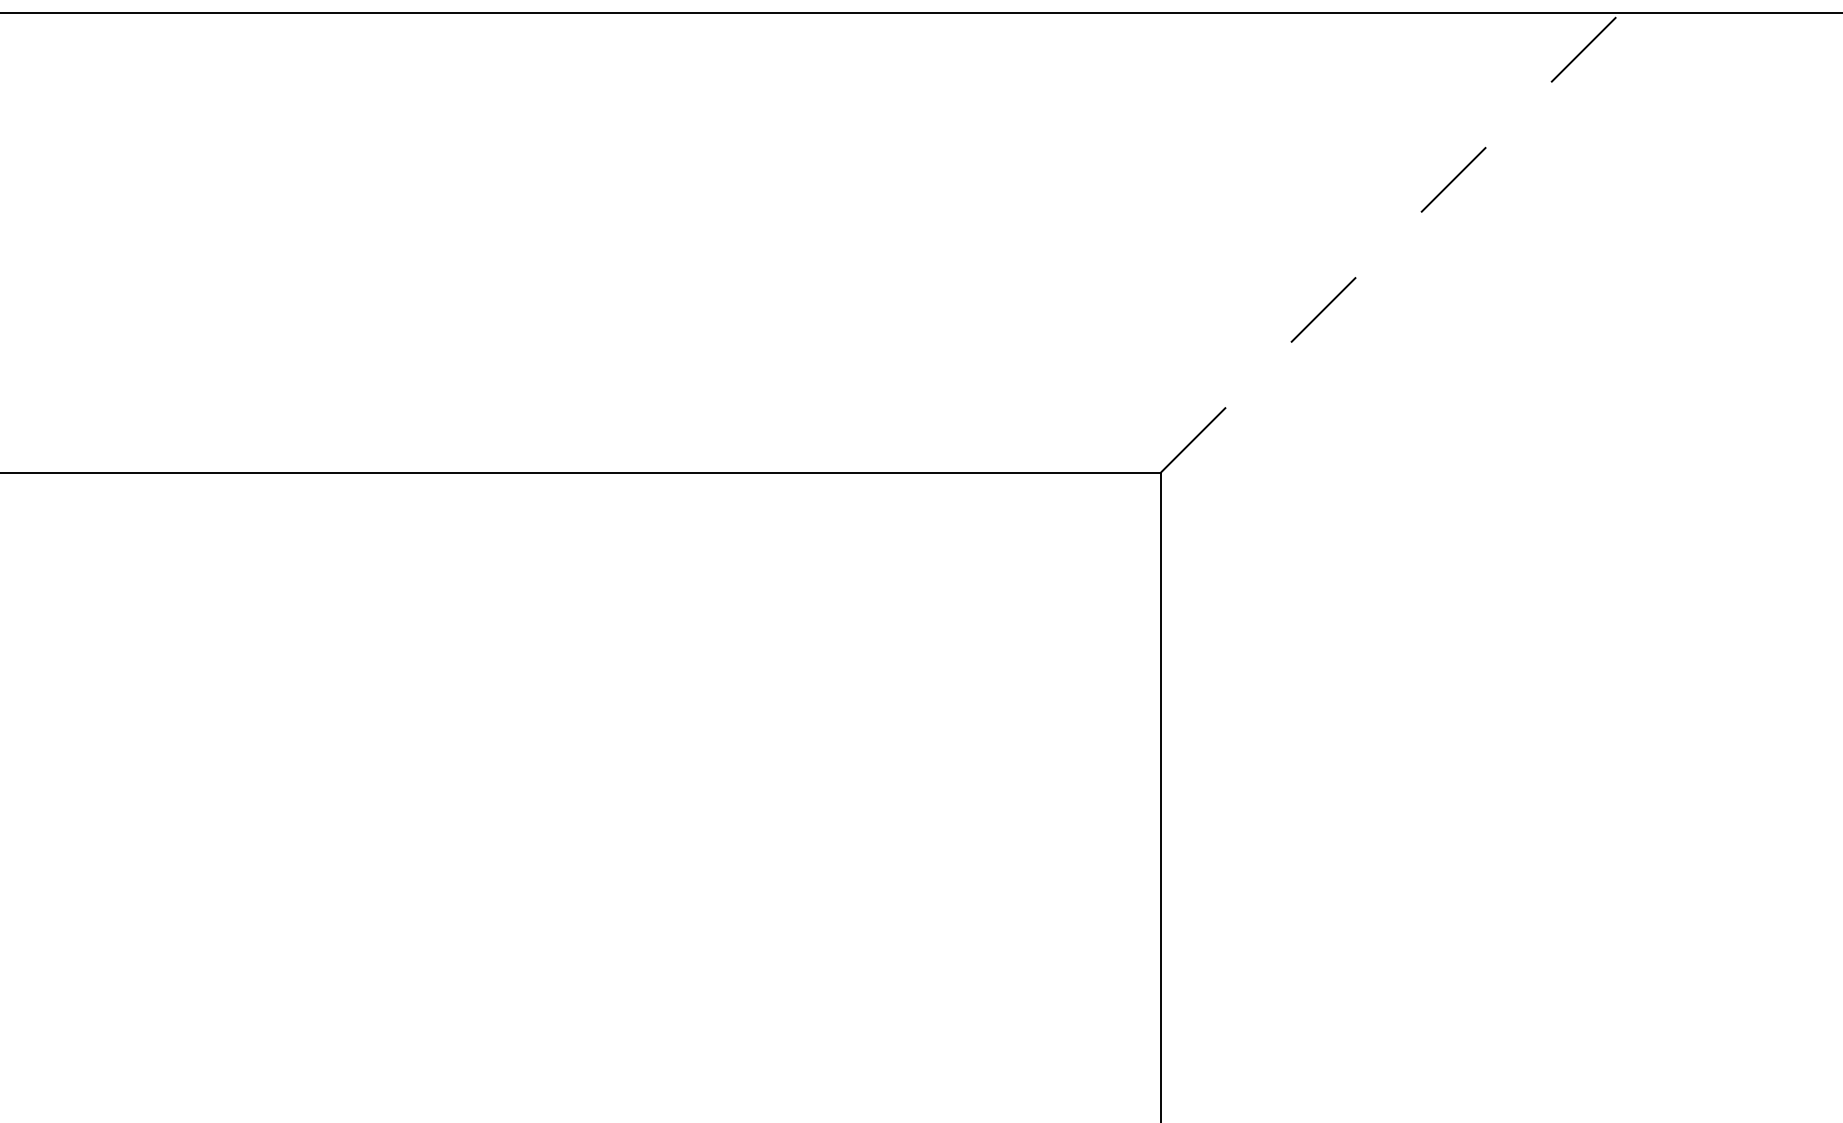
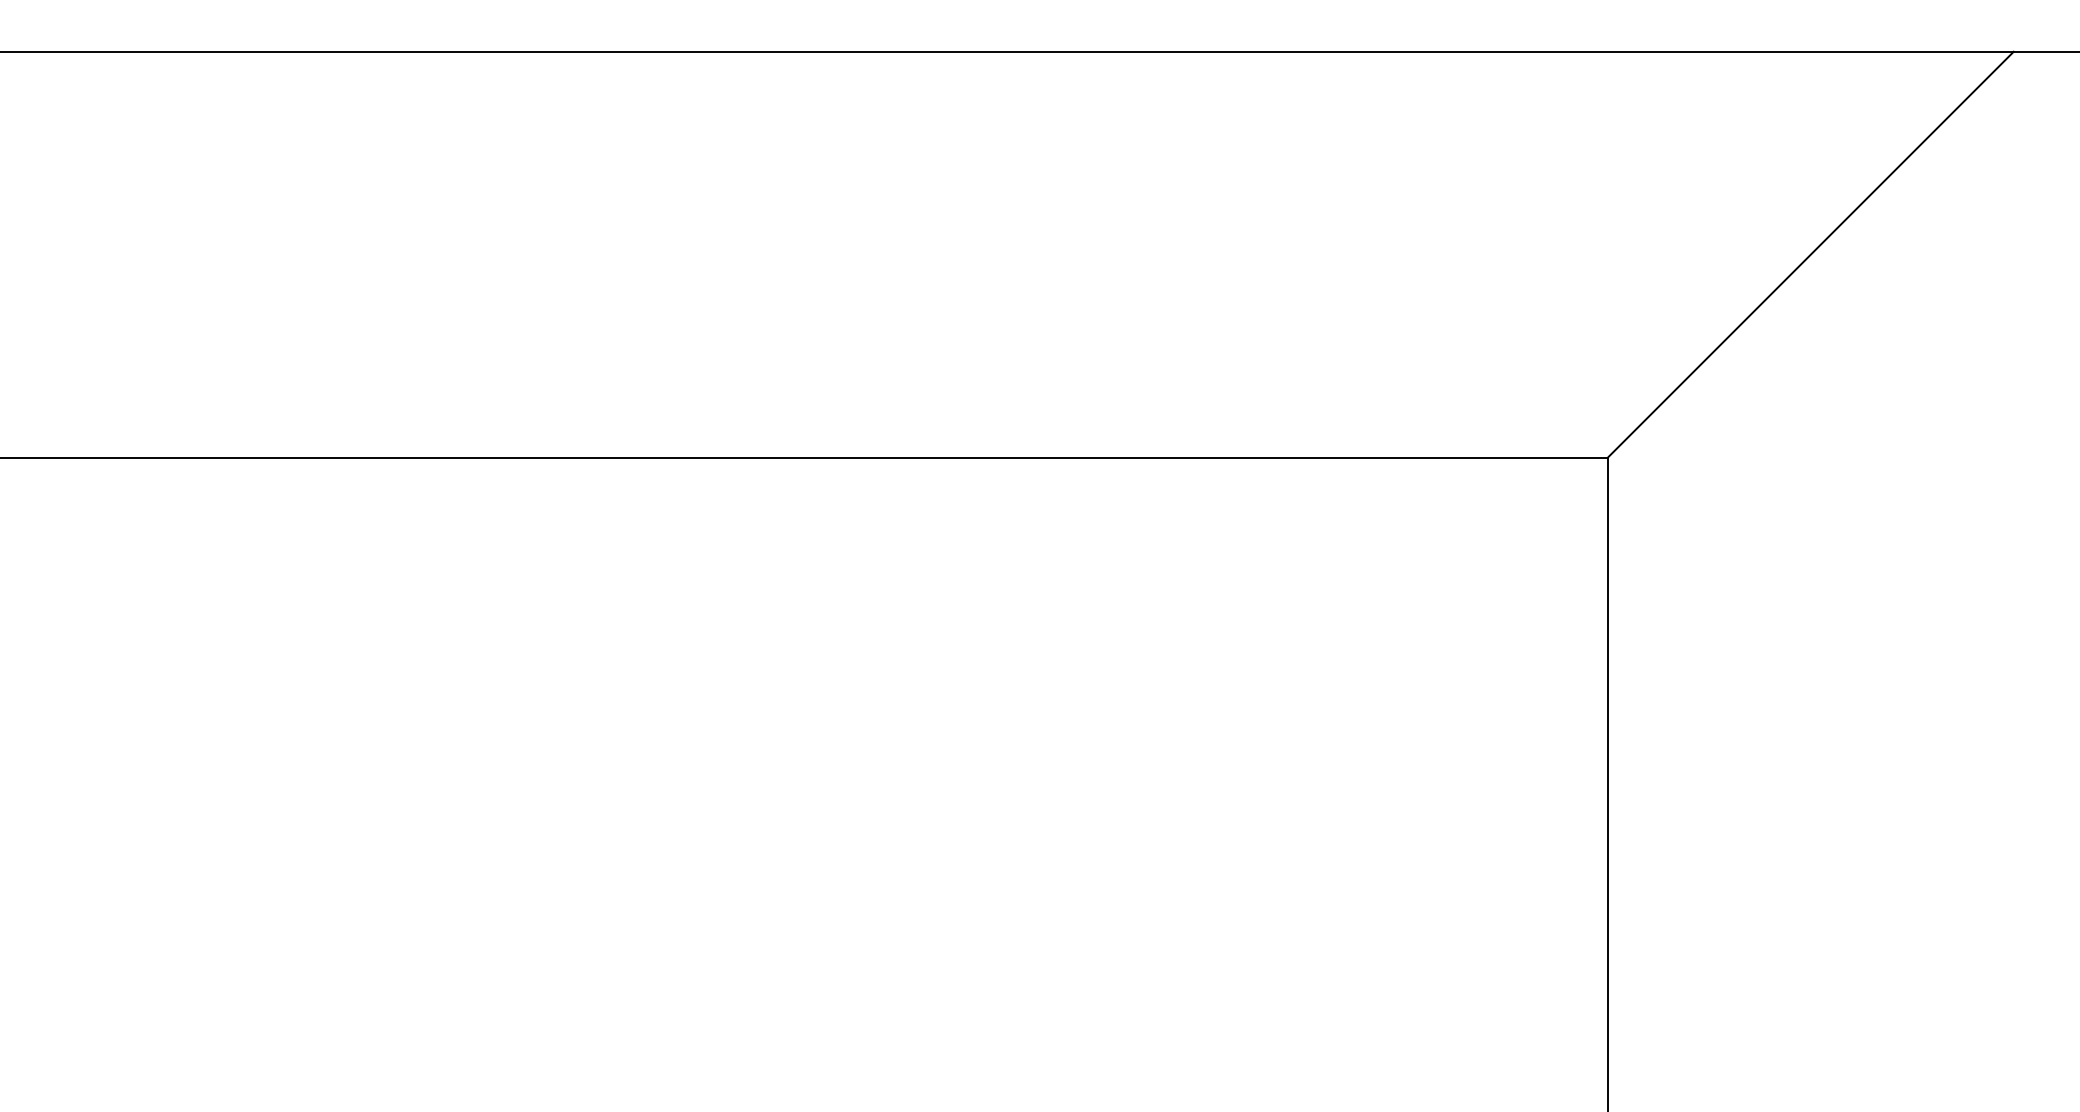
line: (1390, 242) -> (1810, 254), dashed -> solid

